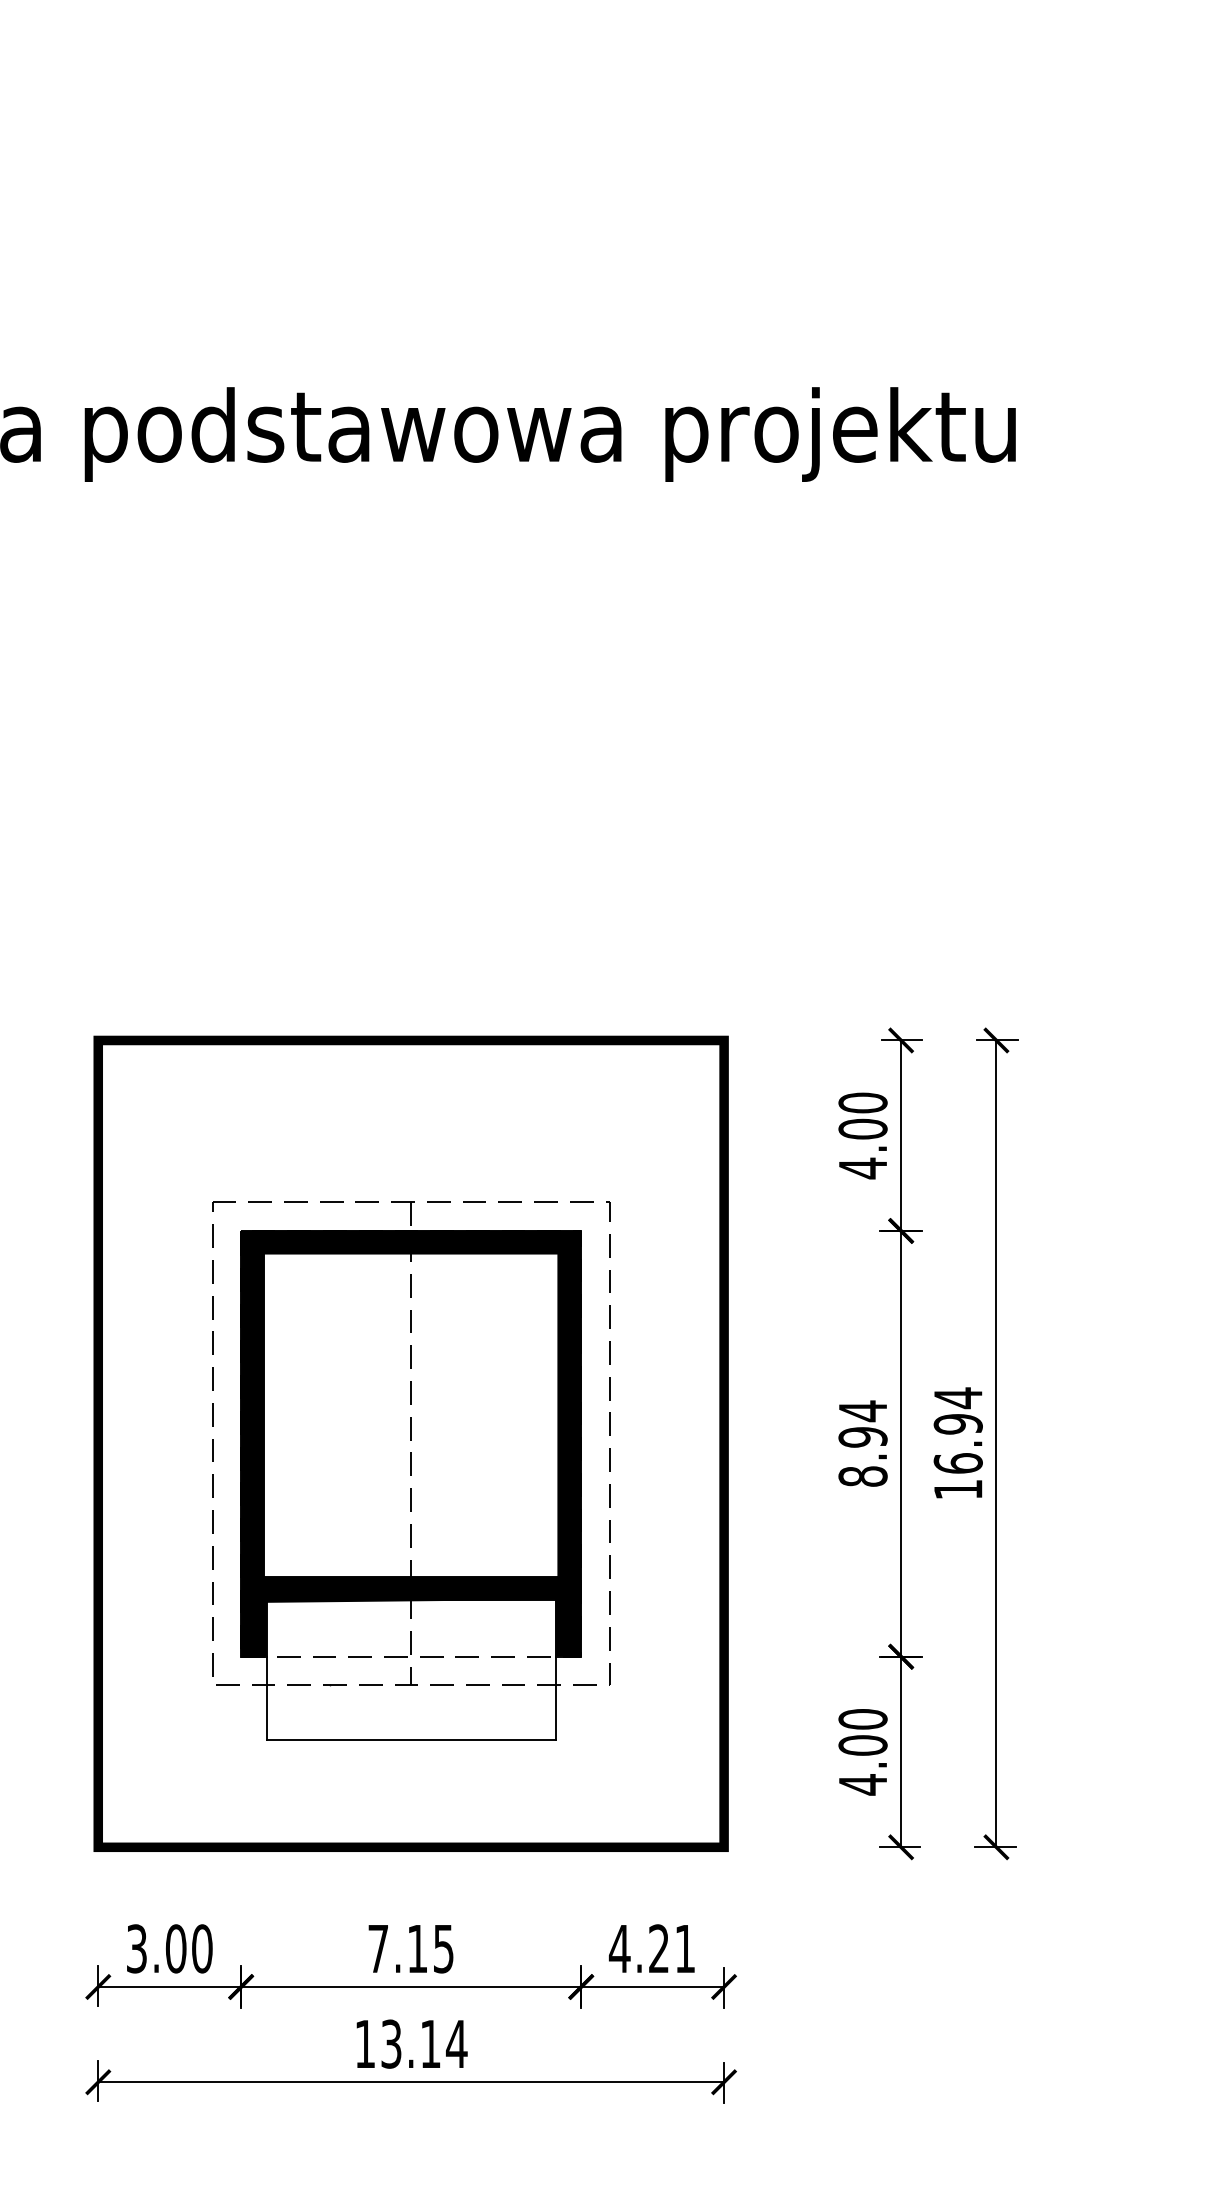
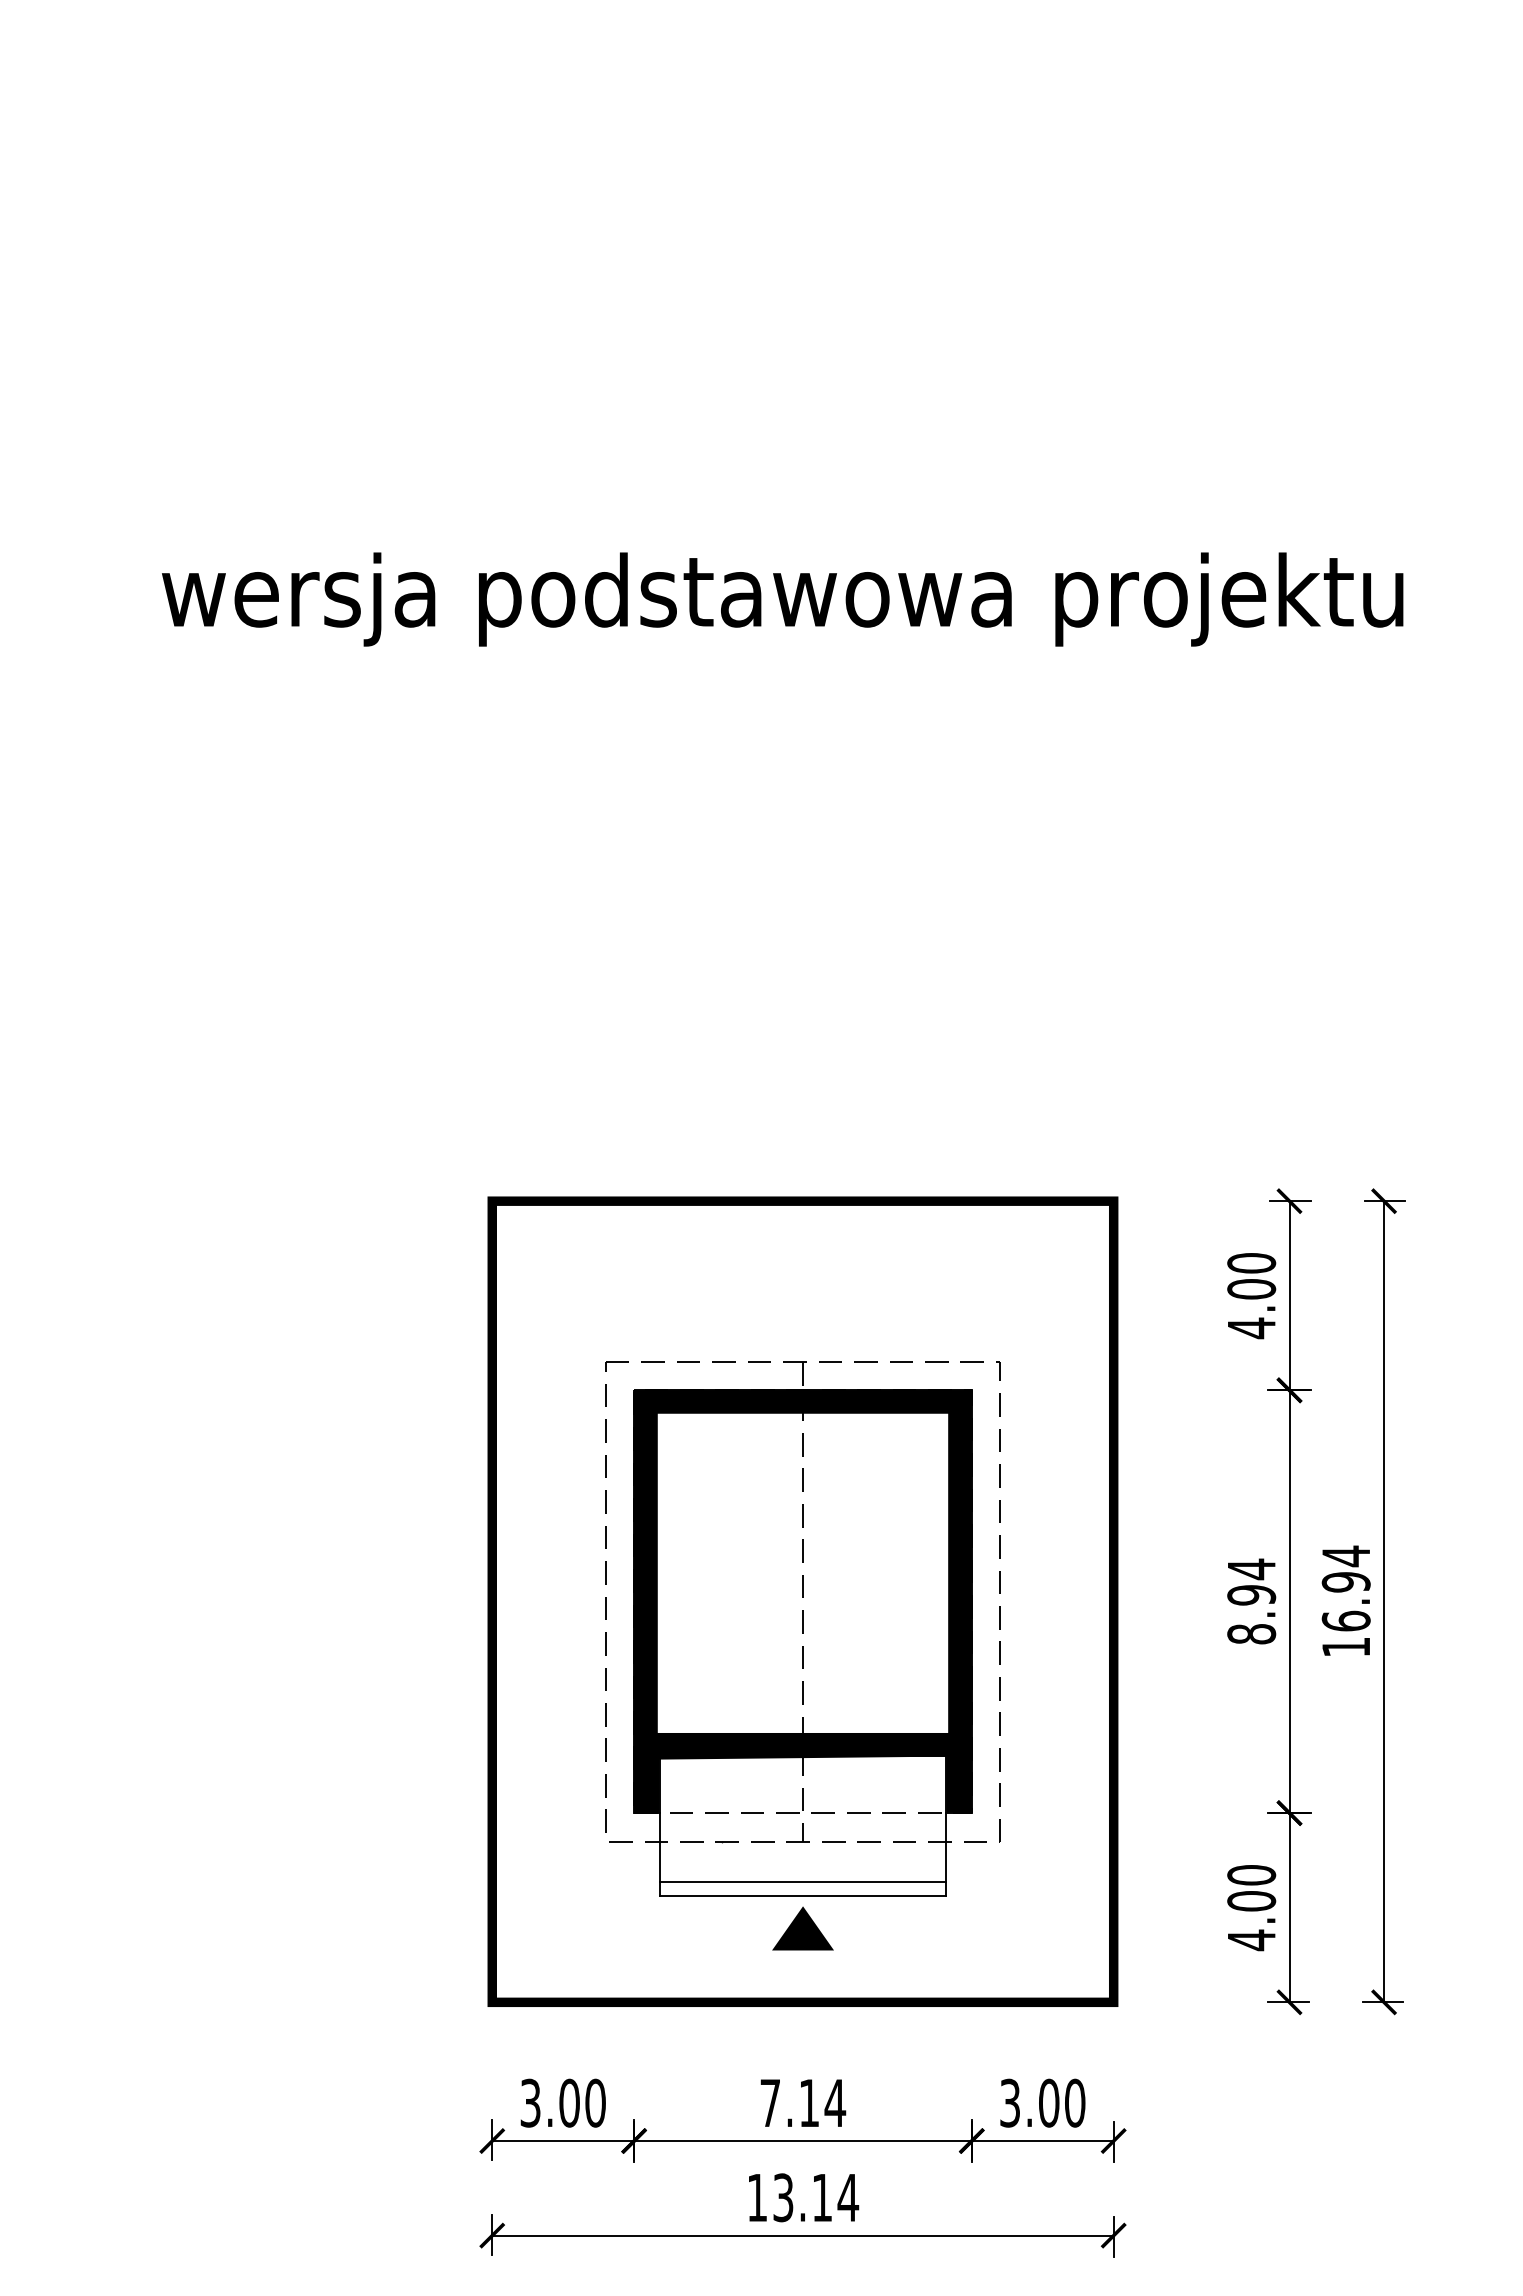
line: (410, 1725) -> (802, 1881), added
part: (410, 1772) -> (802, 1928), added
text: (652, 1948) -> (1042, 2102), 4.21 -> 3.00
text: (443, 1949) -> (835, 2103), 7.15 -> 7.14

